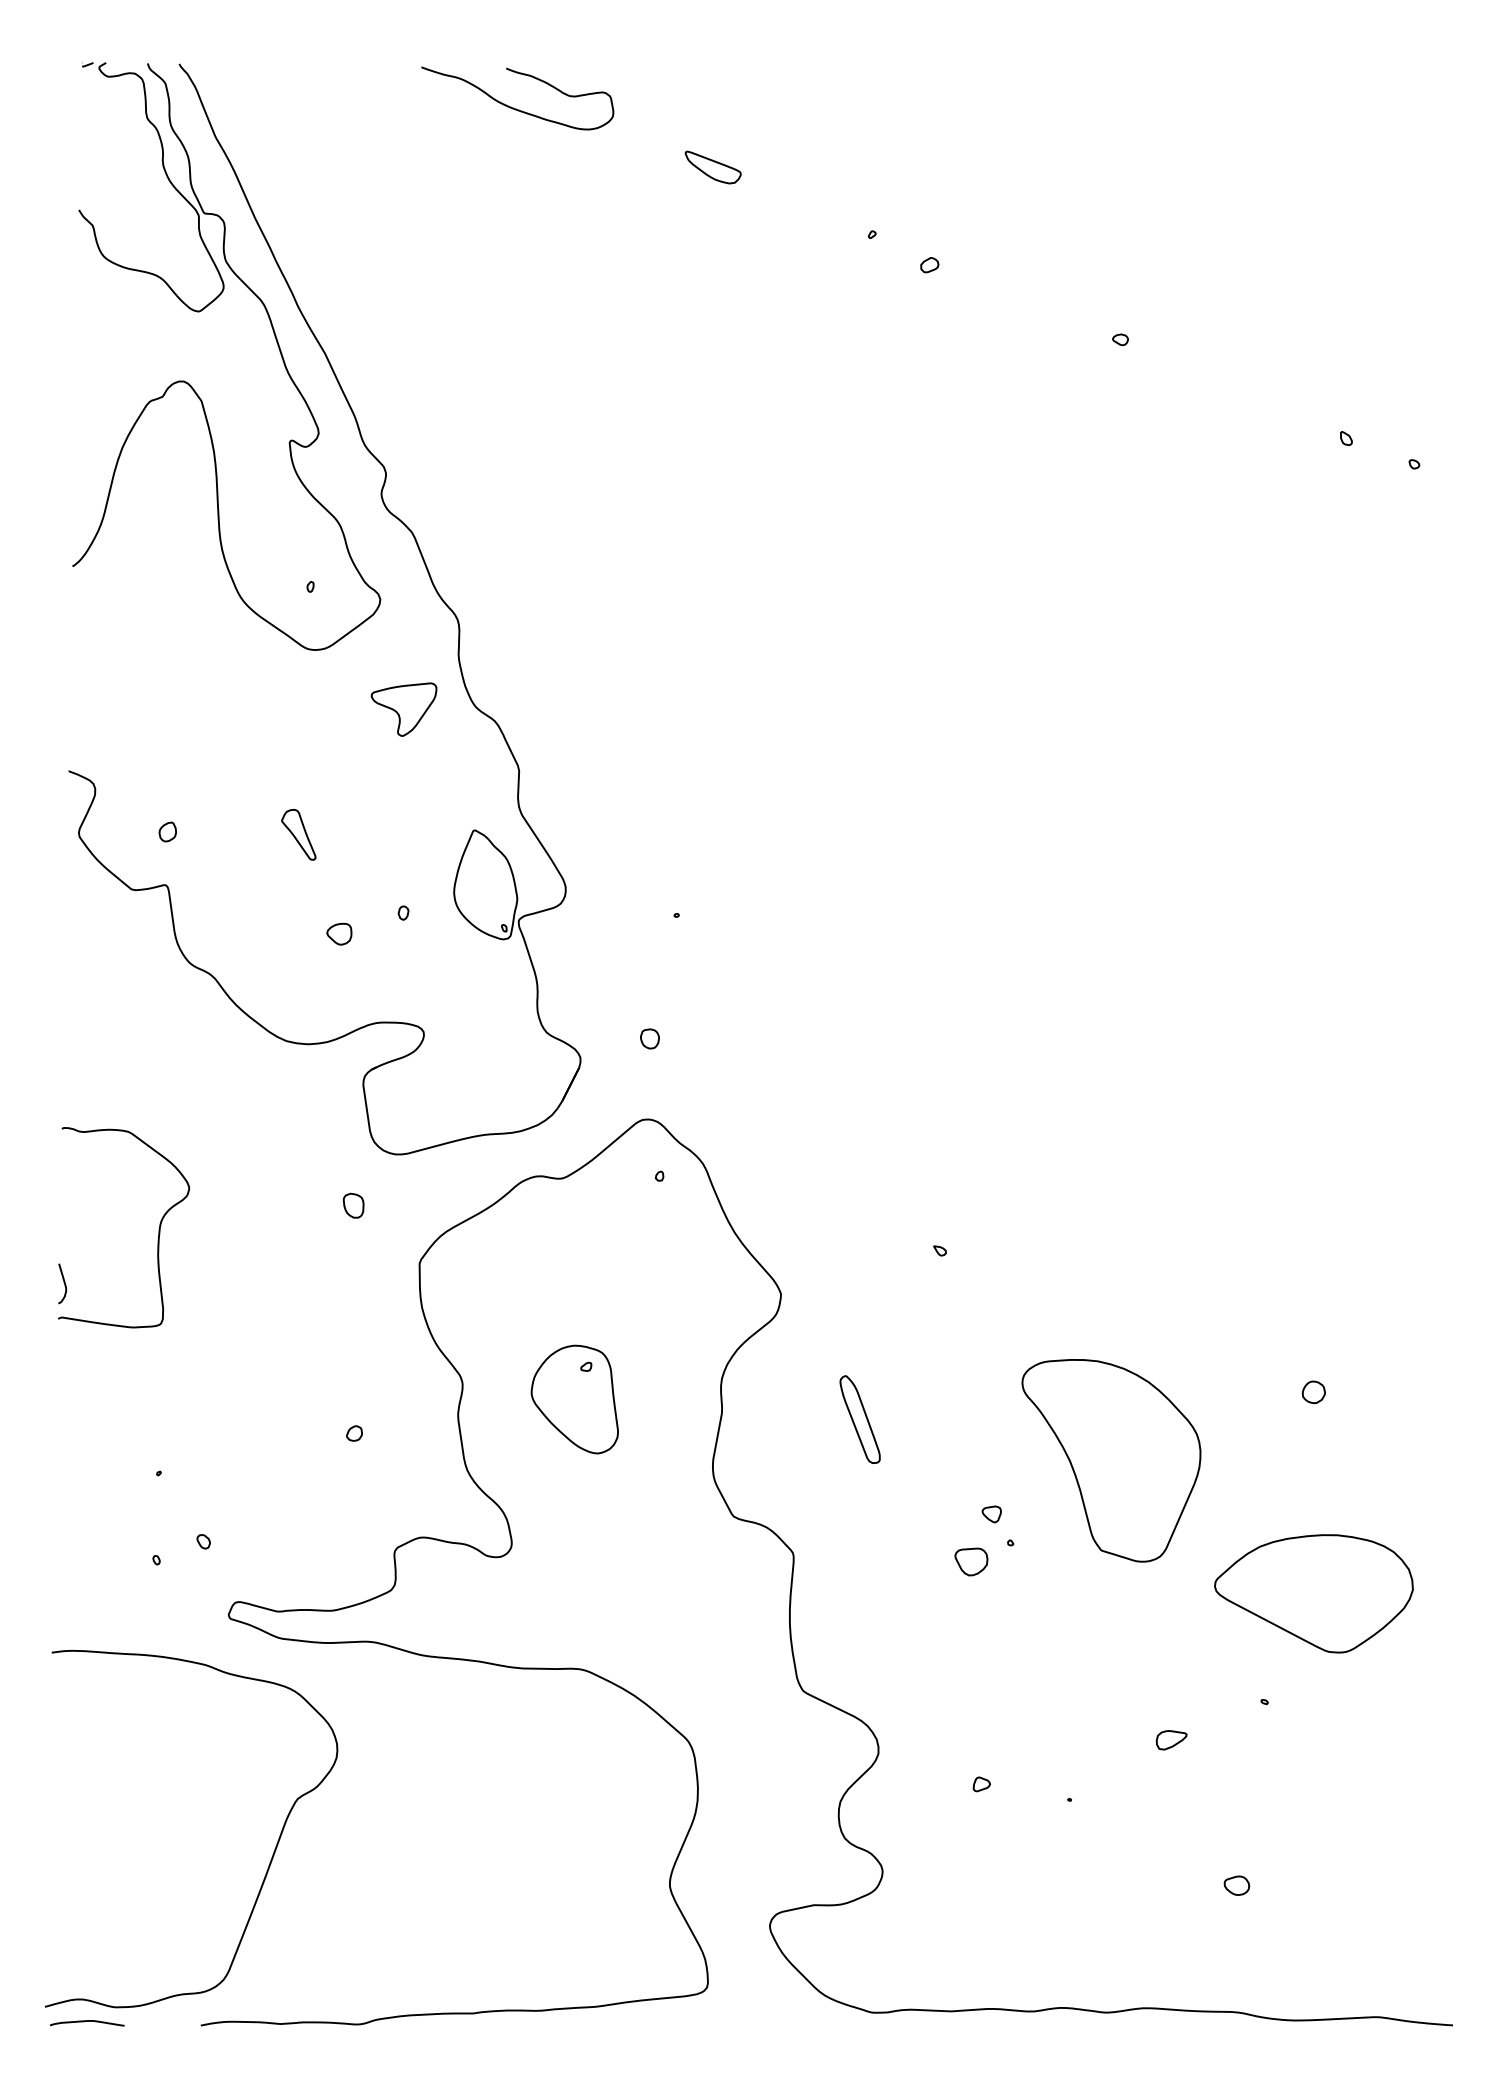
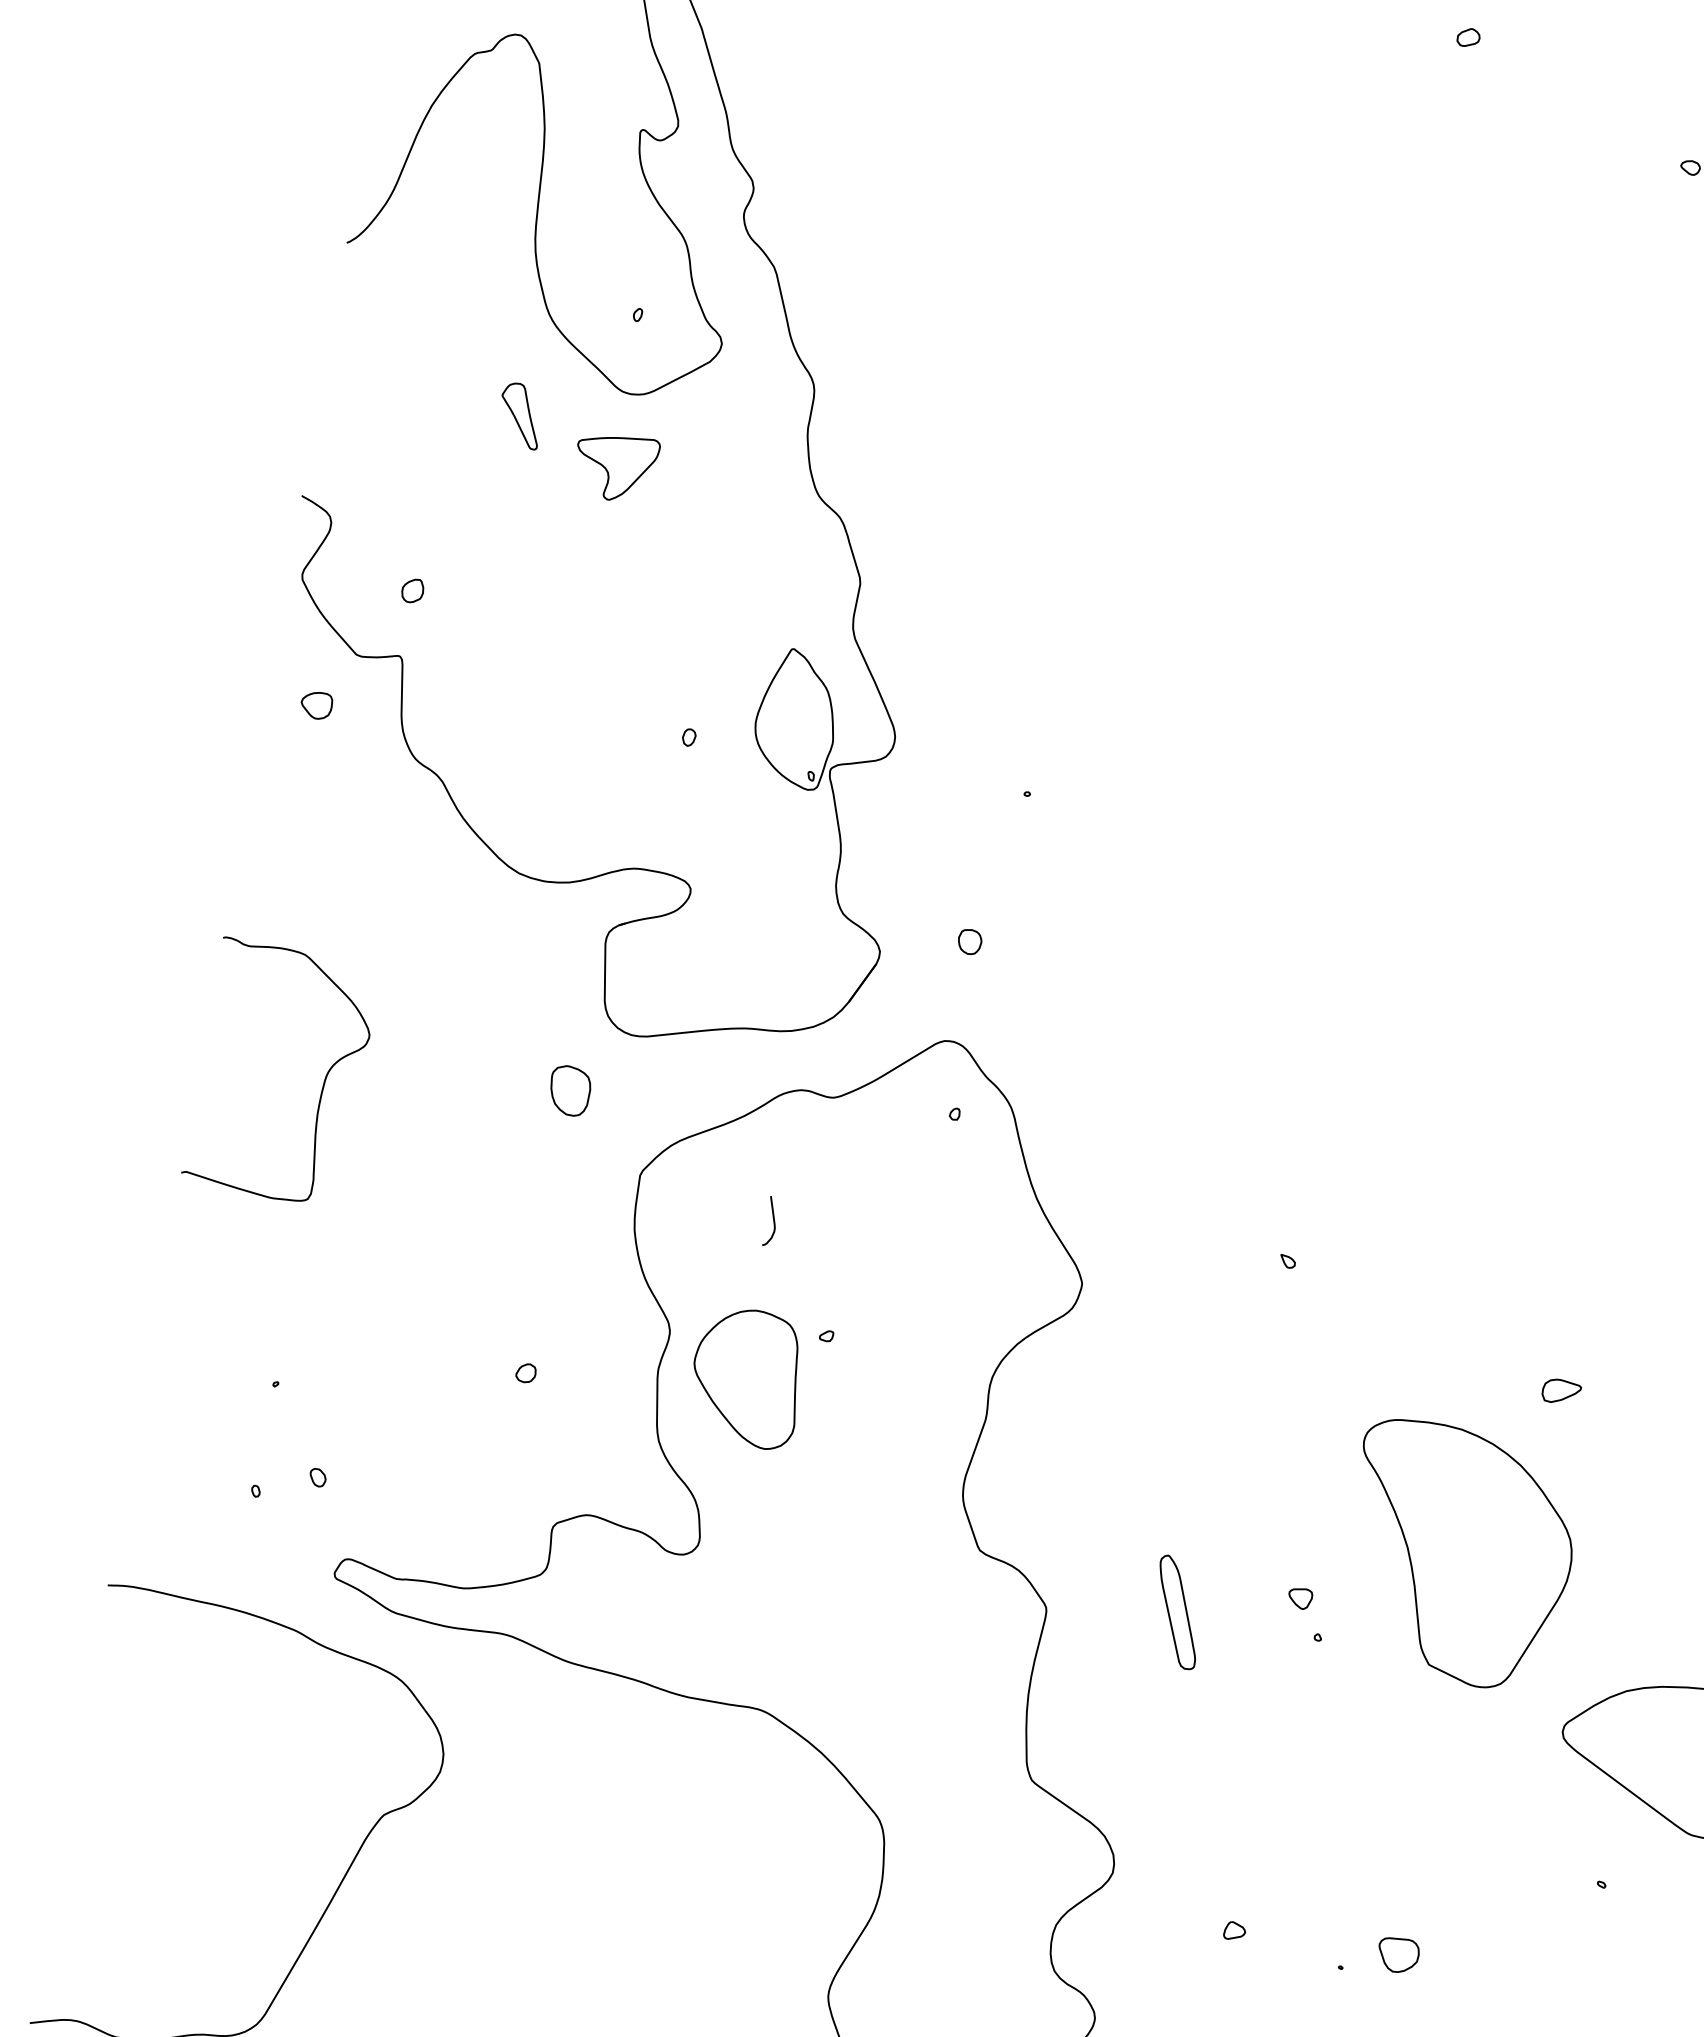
part: (403, 709) -> (614, 467), moved
part: (298, 834) -> (520, 415), moved
part: (339, 933) -> (316, 704), moved
part: (353, 1205) -> (569, 1090), size x1.6
curve: (63, 1282) -> (772, 1220), moved
part: (574, 1399) -> (746, 1377), moved
part: (859, 1419) -> (1177, 1612), moved
part: (971, 1561) -> (1398, 1954), moved
part: (1171, 1740) -> (1561, 1392), moved

